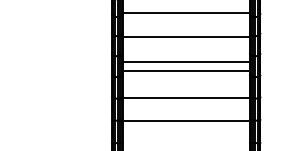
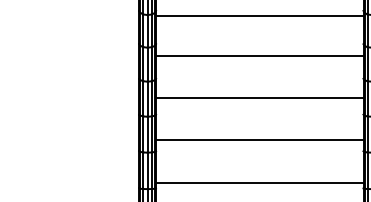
line: (186, 70) -> (259, 96), moved
line: (186, 97) -> (259, 139), moved
line: (186, 121) -> (259, 183), moved

